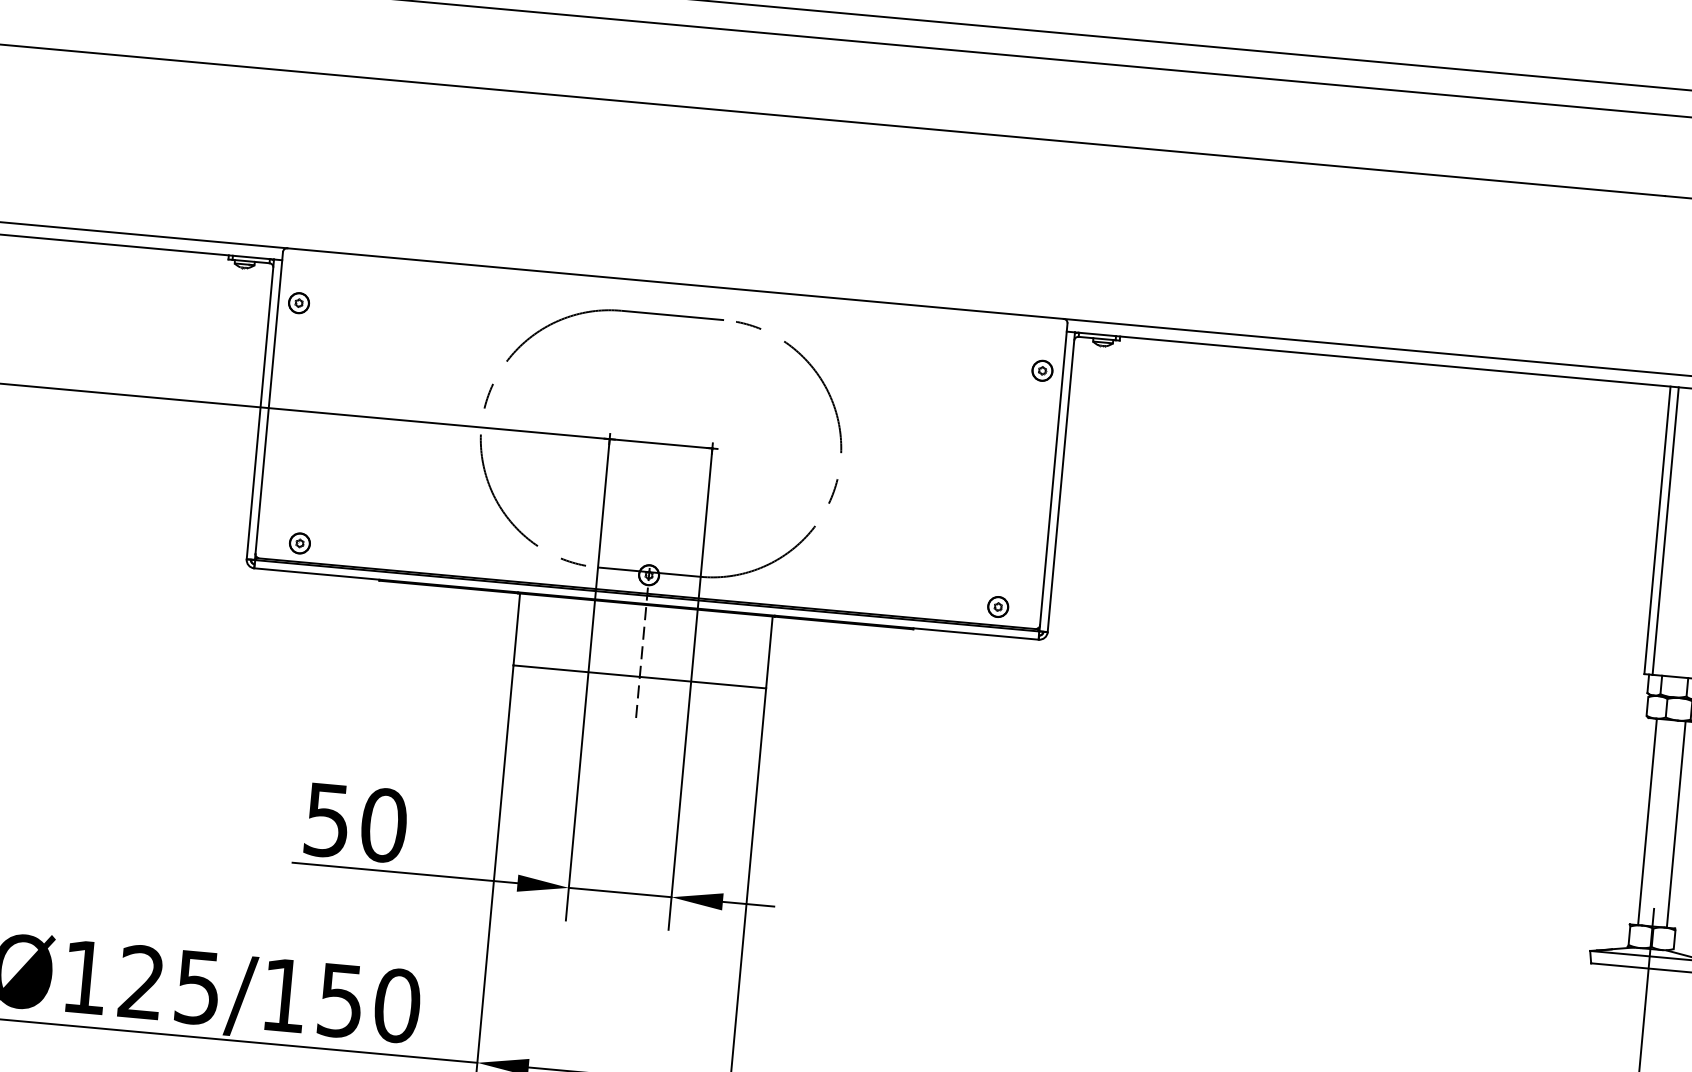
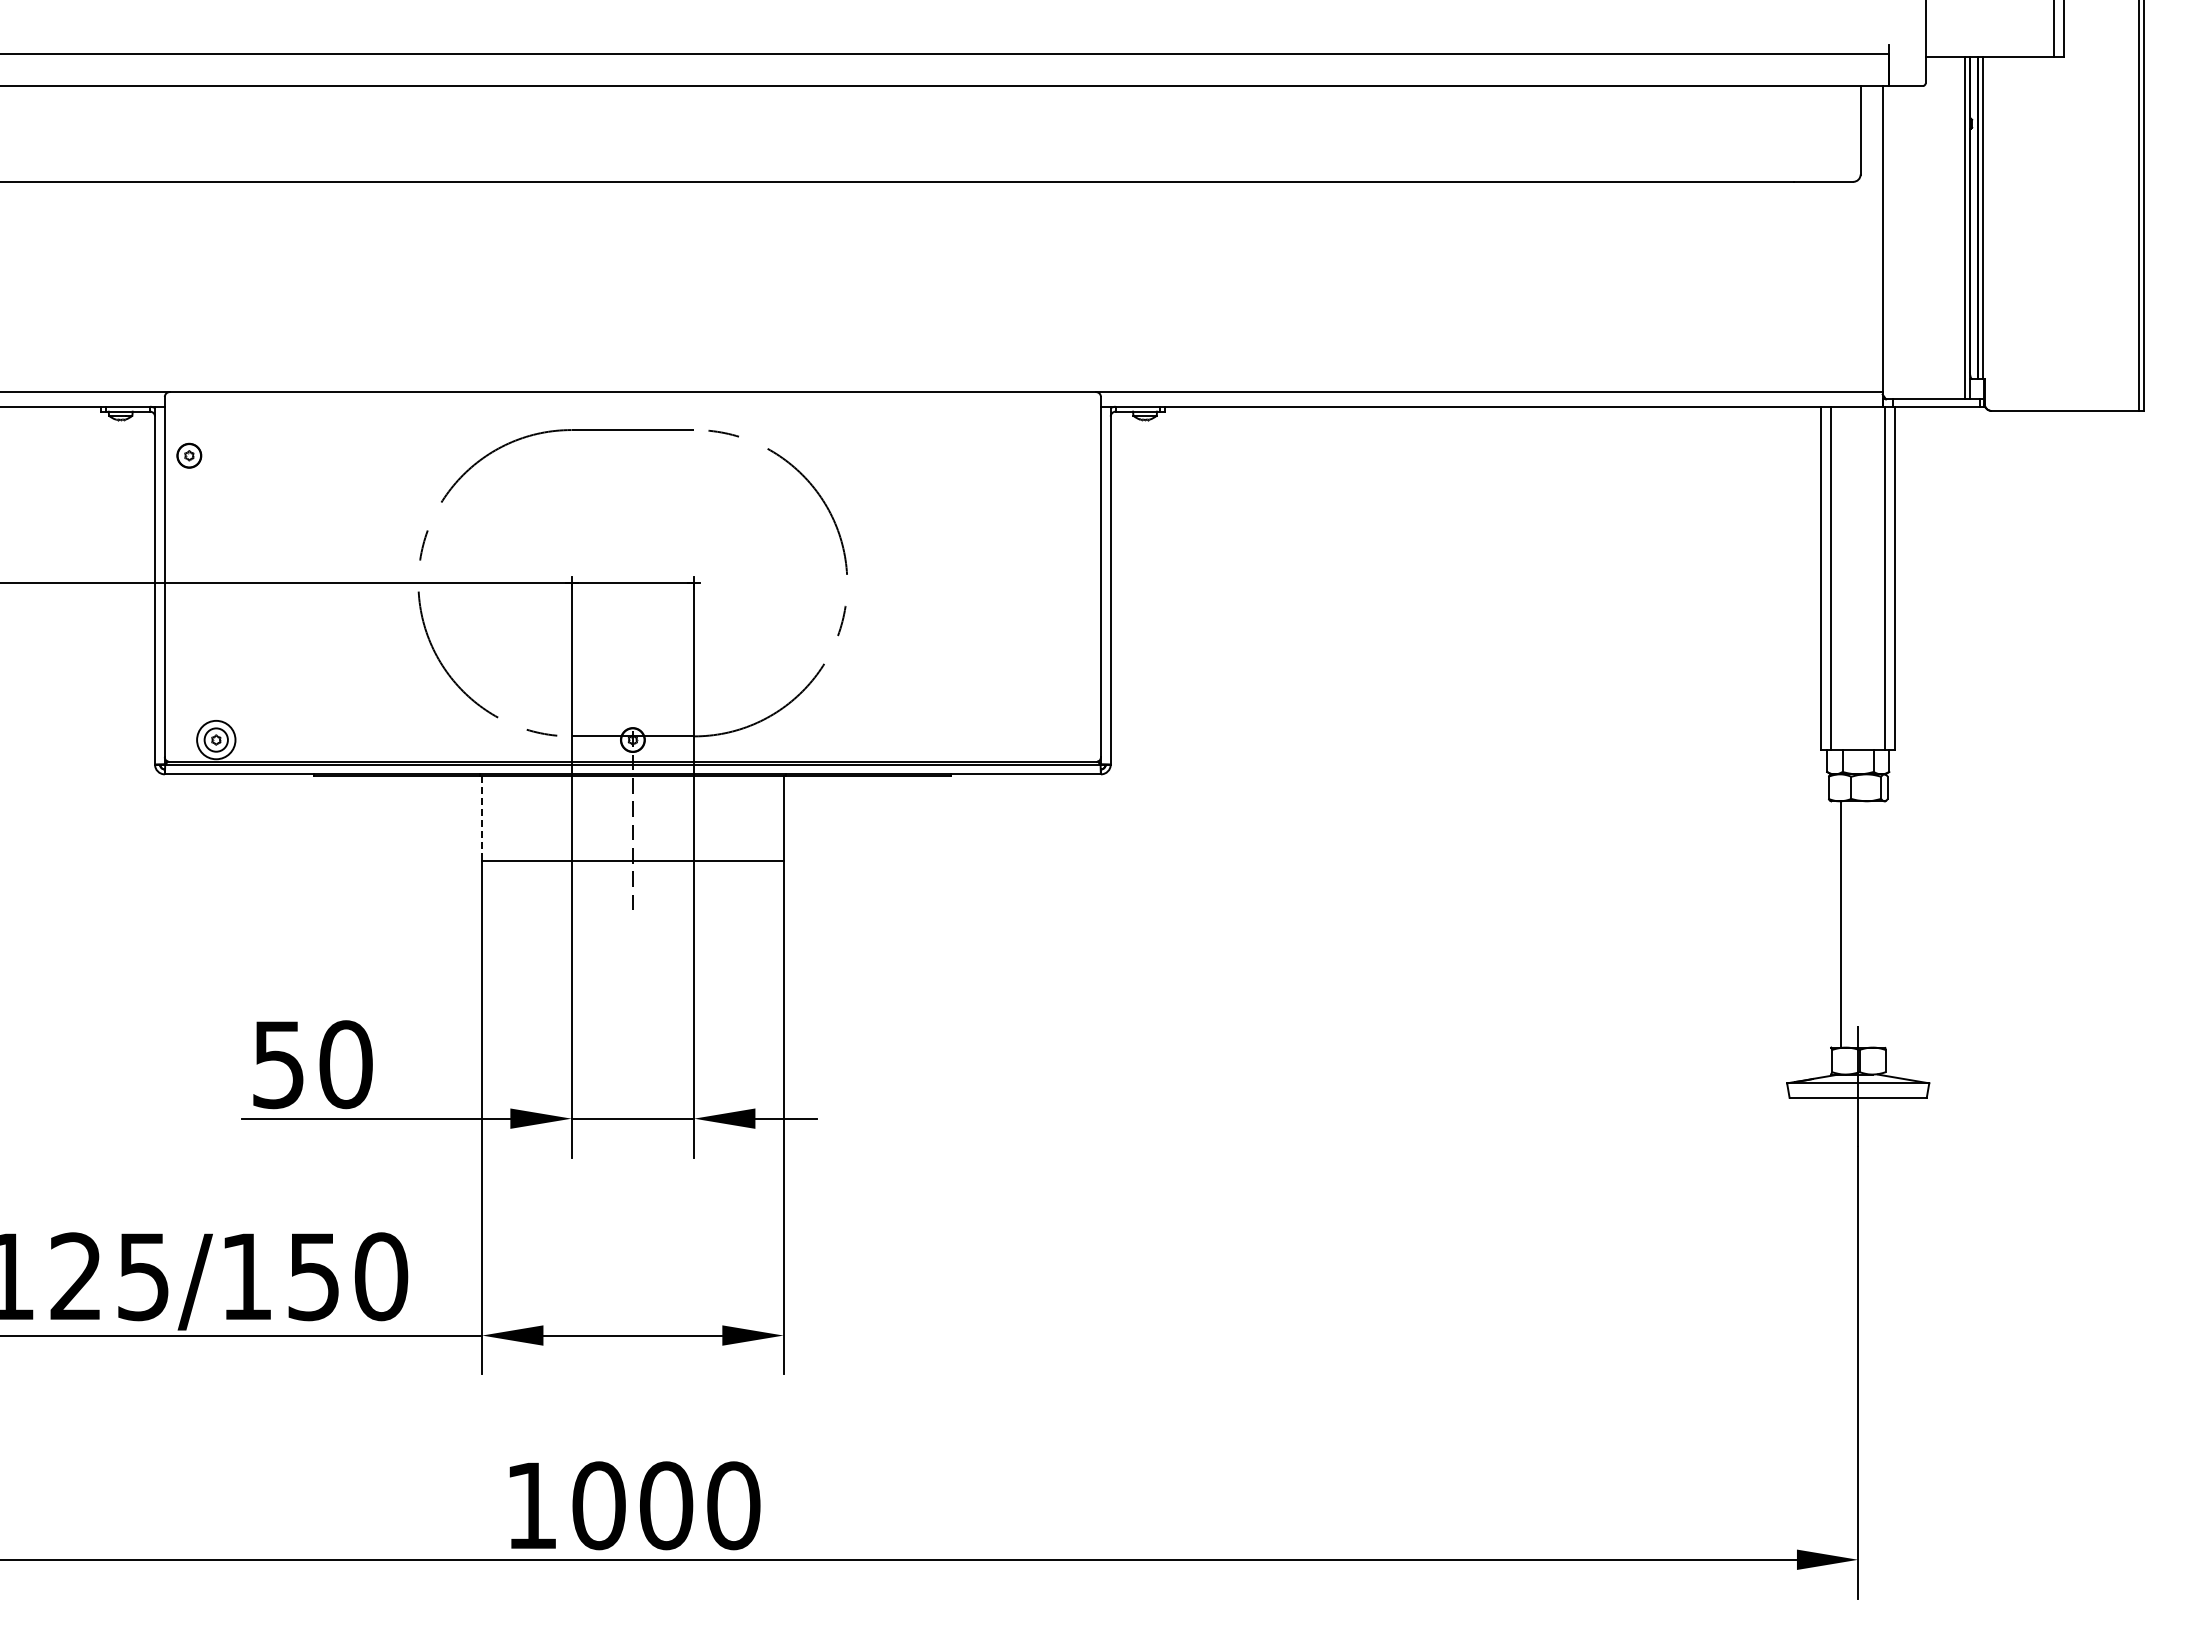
part: (1042, 370) -> (1076, 455), removed
circle: (300, 543) -> (216, 740), size x1.6
part: (998, 606) -> (1049, 739), removed
line: (517, 629) -> (482, 818), solid -> dashed
line: (1676, 824) -> (1875, 924), removed

